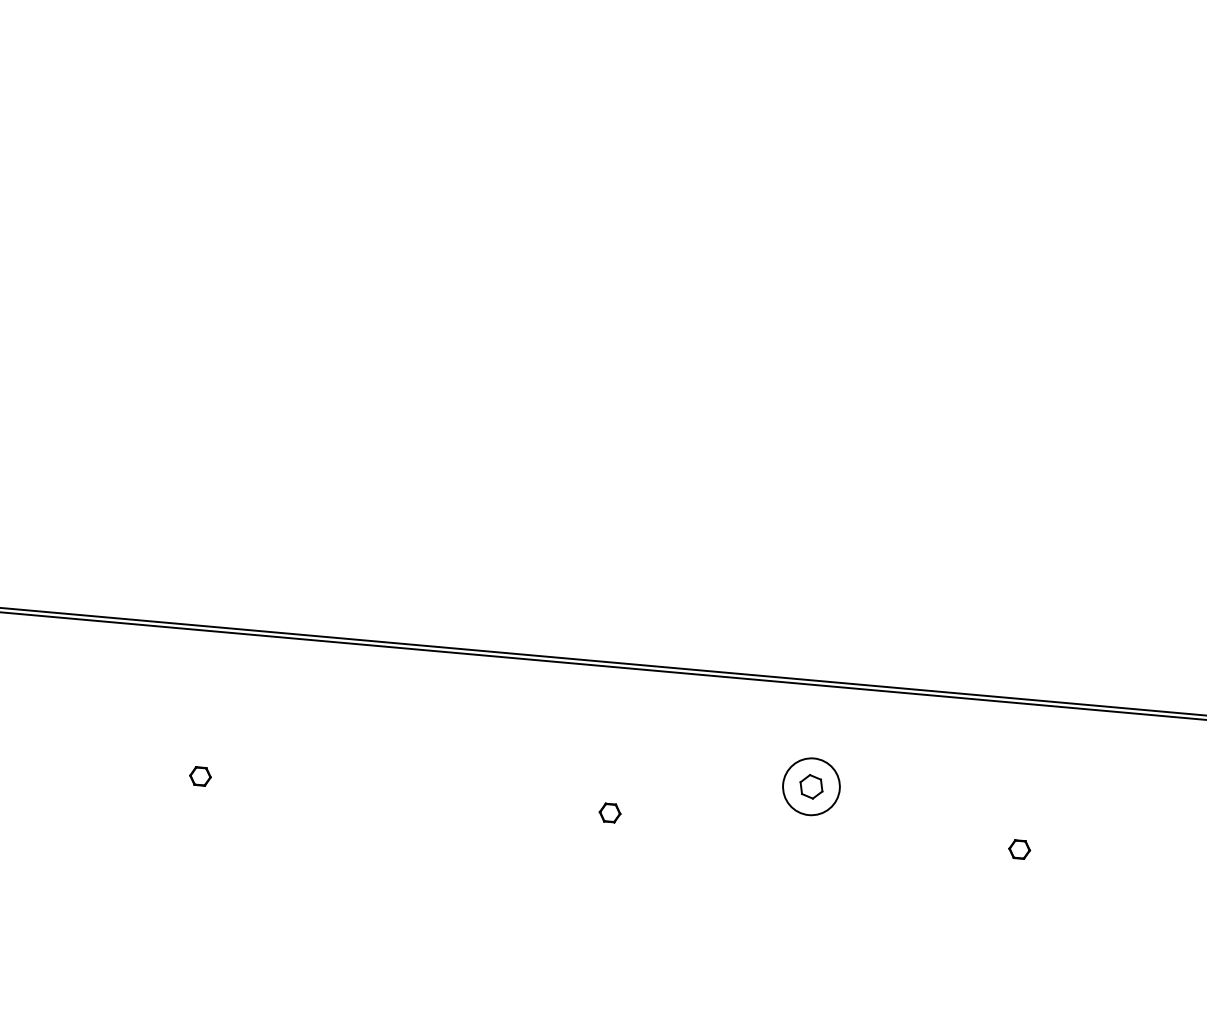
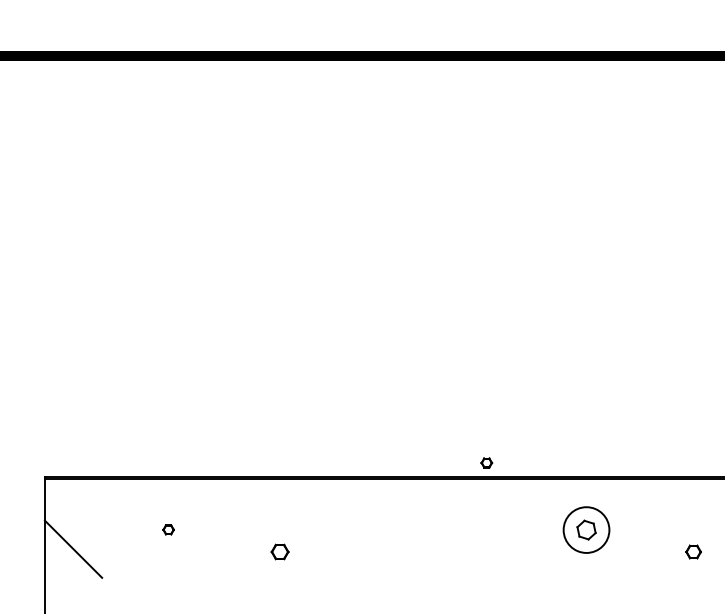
part: (199, 775) -> (279, 551), size x1.6
part: (811, 786) -> (586, 529), size x1.6
part: (609, 811) -> (486, 462), moved
part: (1019, 848) -> (693, 551), size x1.4

